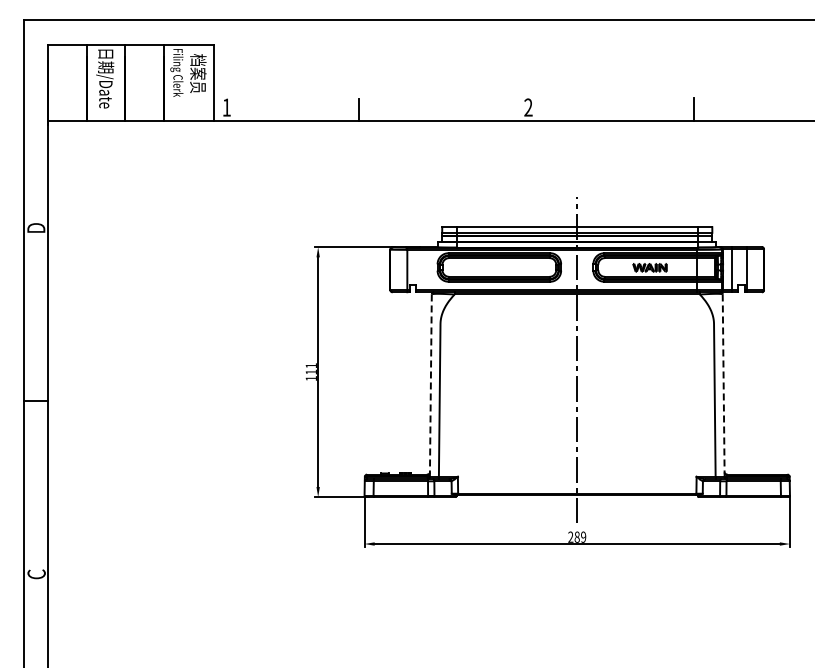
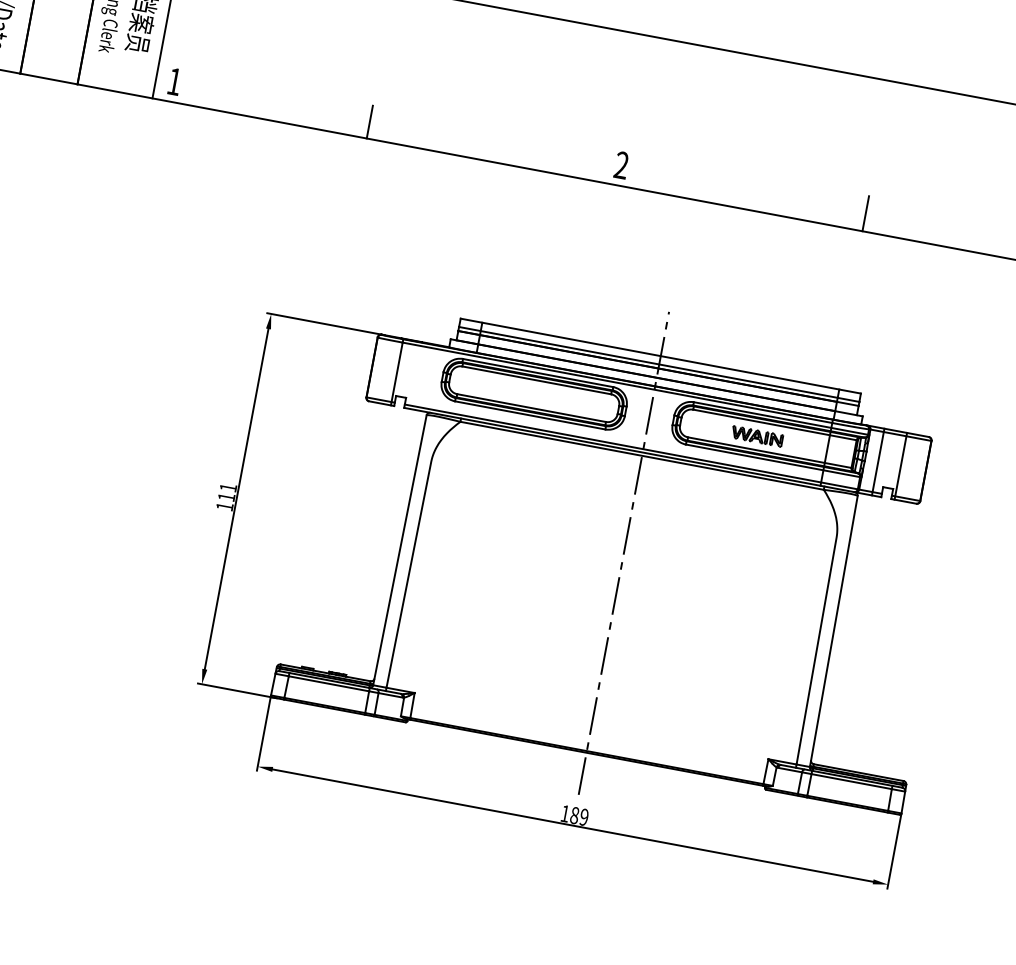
line: (430, 386) -> (399, 551), dashed -> solid
line: (723, 386) -> (833, 632), dashed -> solid
text: (570, 536) -> (564, 812), 289 -> 189

